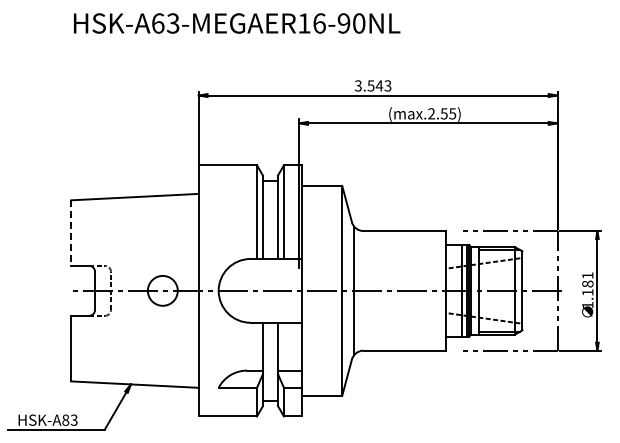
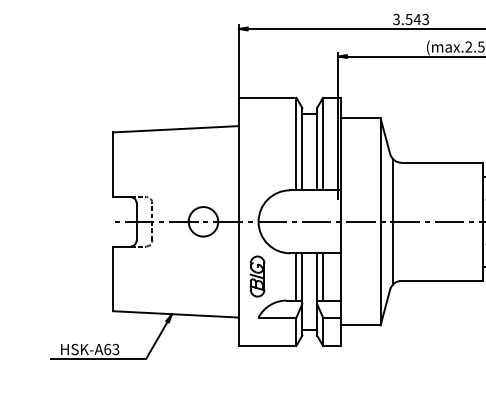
line: (71, 233) -> (113, 165), dashed -> solid
part: (217, 346) -> (257, 276), added
line: (257, 346) -> (296, 276), added
line: (283, 346) -> (322, 276), added
text: (65, 419) -> (107, 348), HSK-A83 -> HSK-A63

